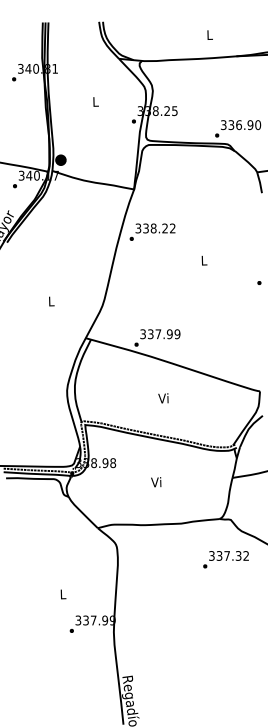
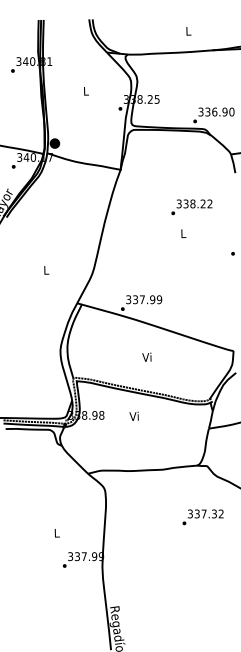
text: (152, 231) -> (191, 206), moved
text: (156, 482) -> (134, 416), moved
text: (225, 559) -> (202, 517), moved

